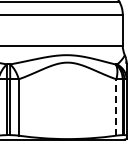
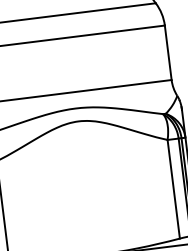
line: (116, 107) -> (174, 189), dashed -> solid

